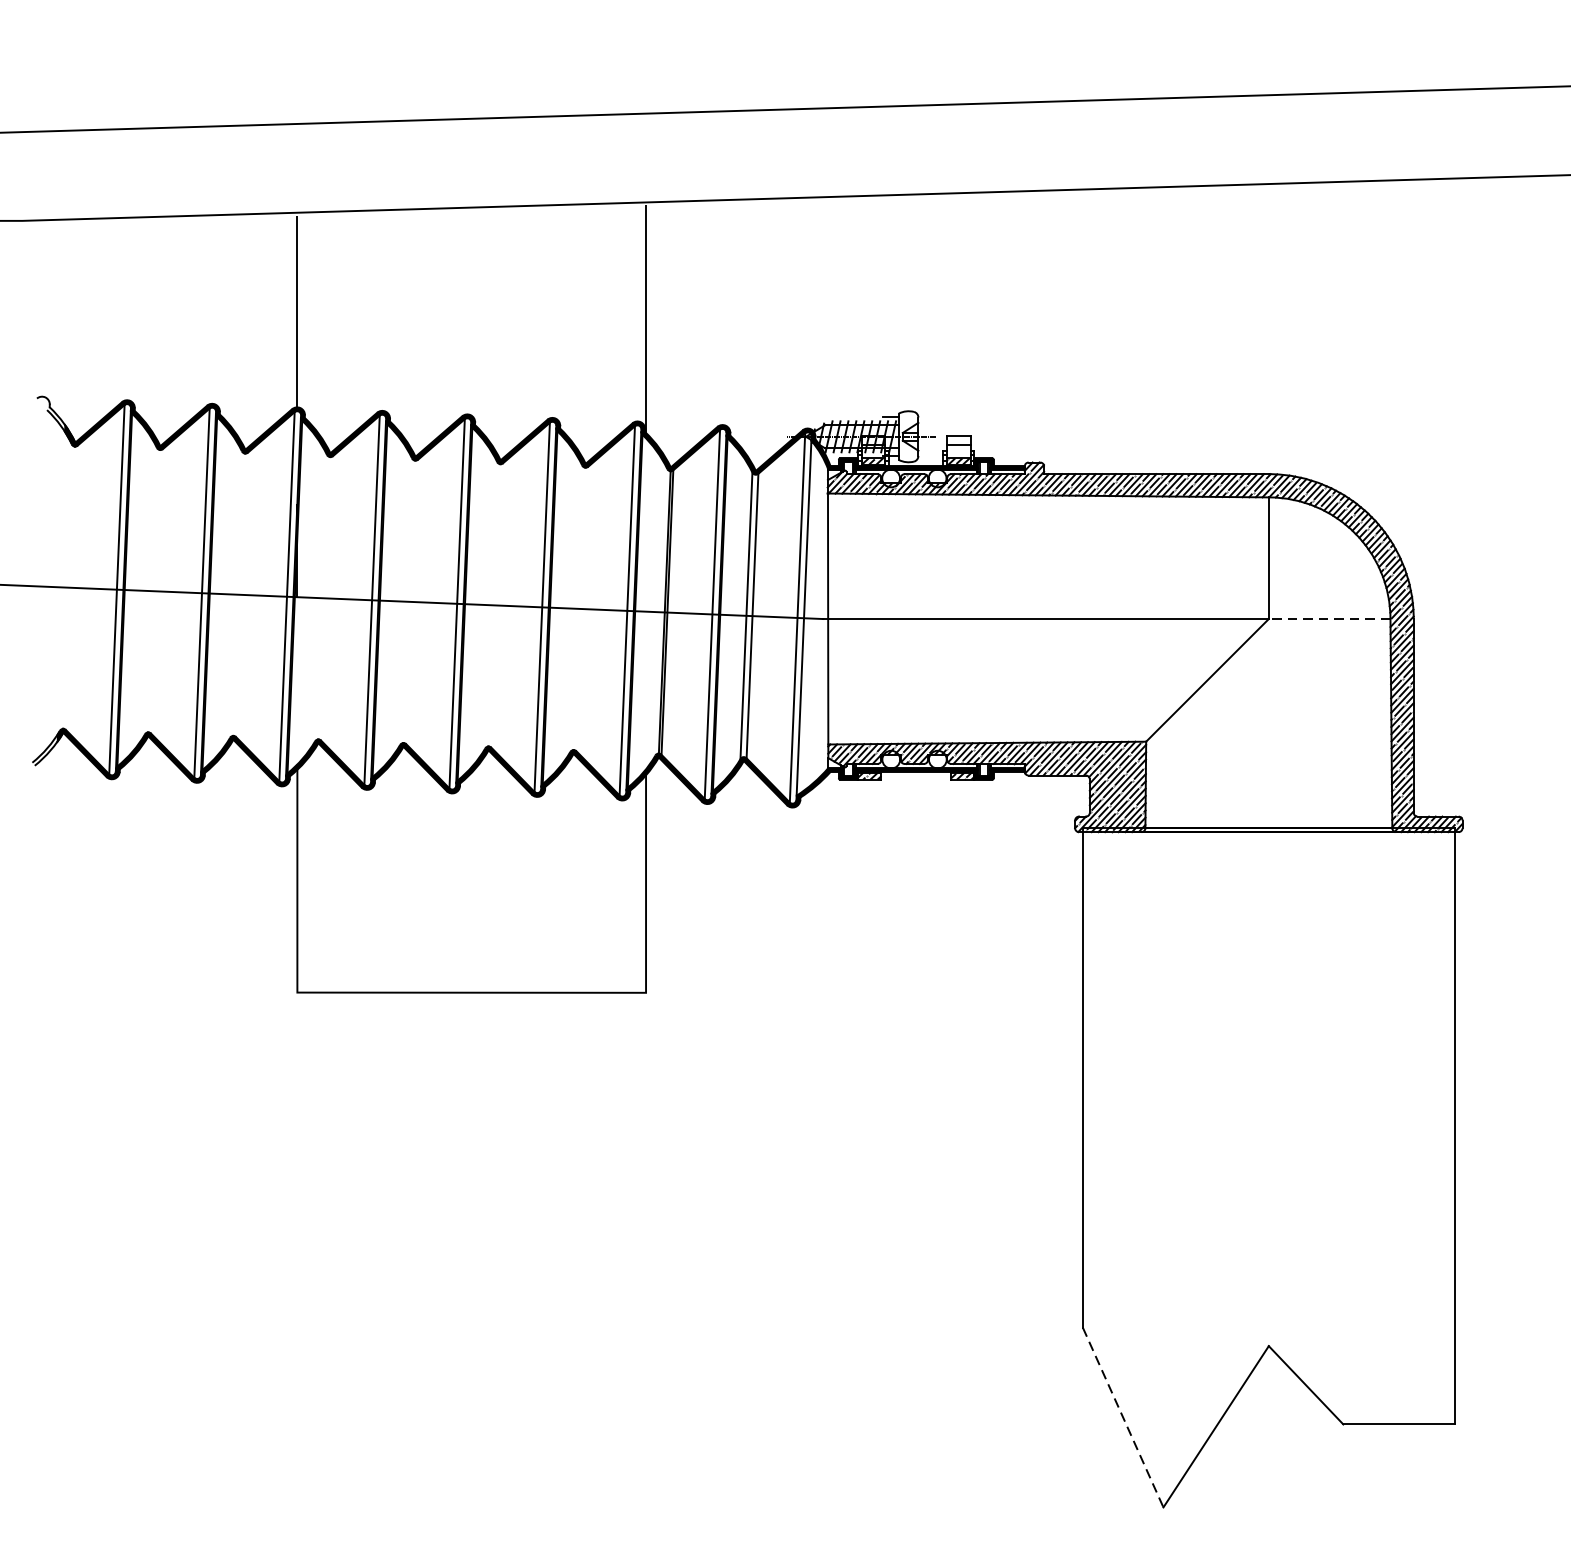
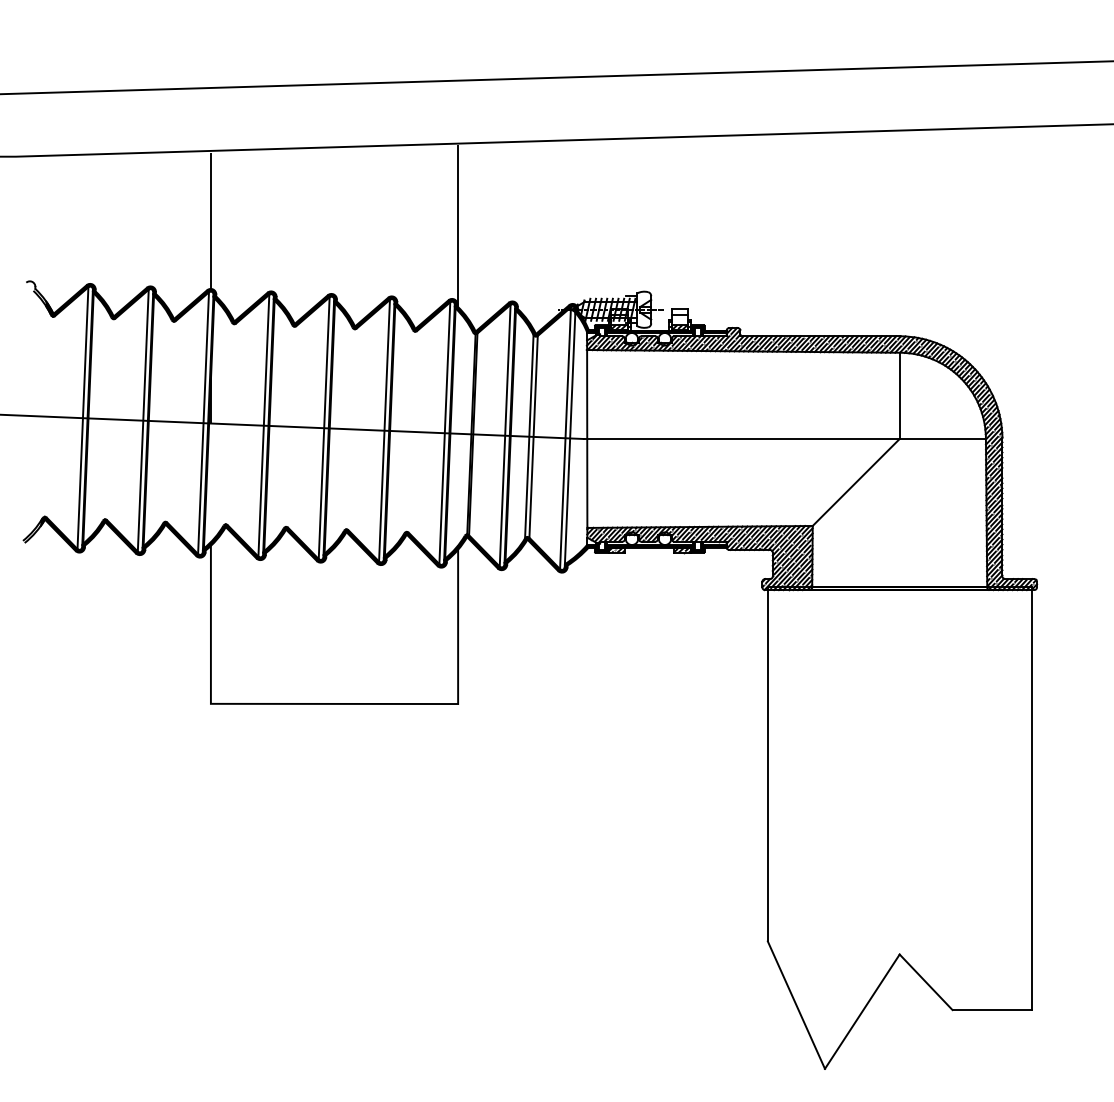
line: (1329, 619) -> (942, 439), dashed -> solid
line: (1123, 1418) -> (796, 1005), dashed -> solid

